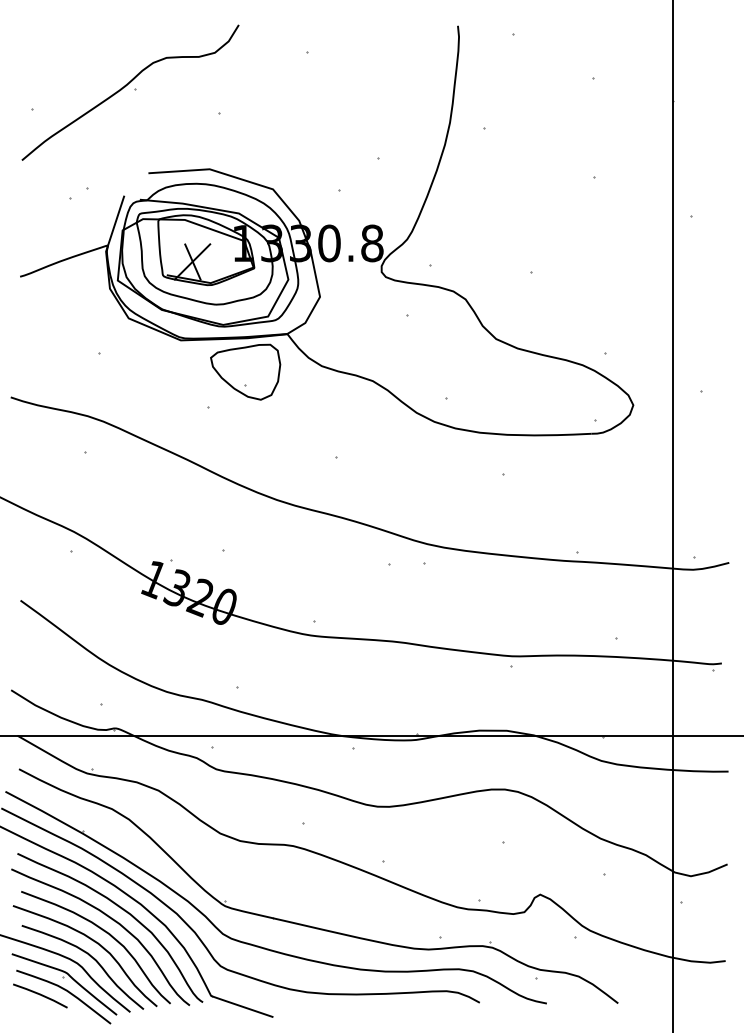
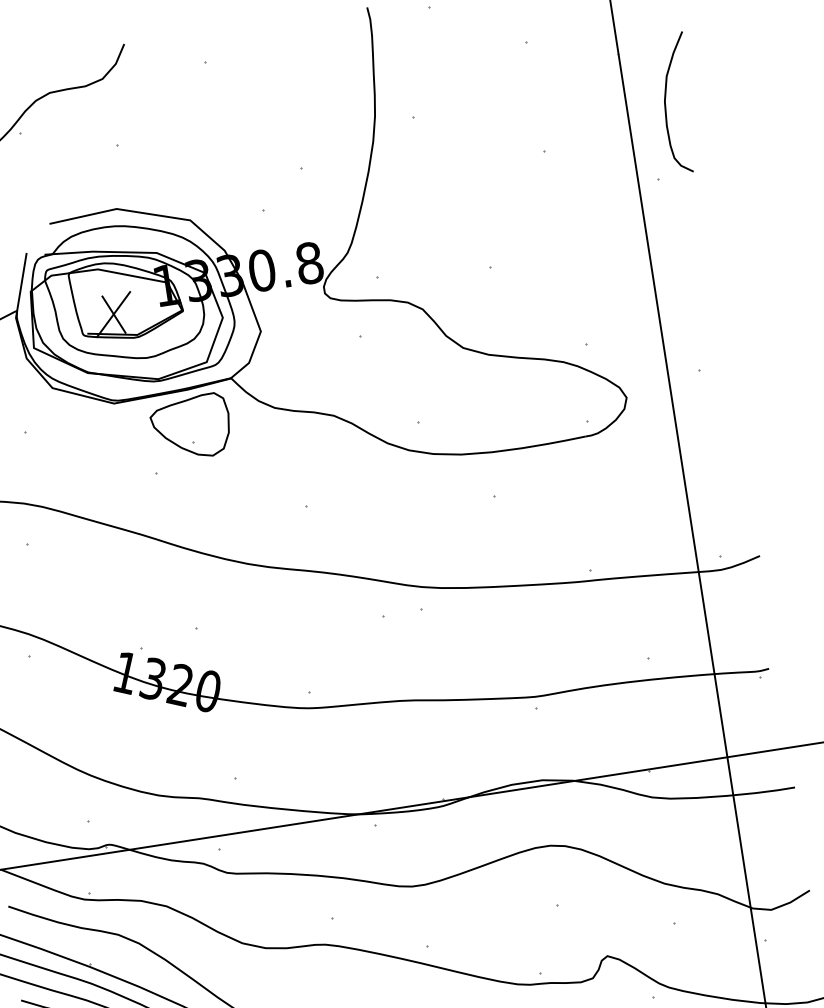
curve: (708, 152) -> (666, 104), added

